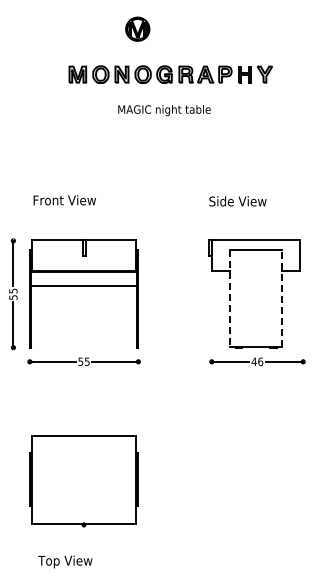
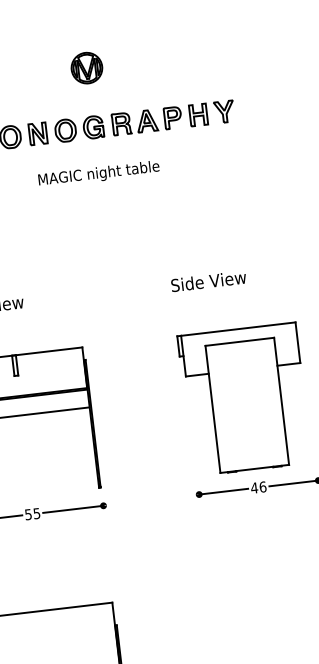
part: (137, 28) -> (86, 67), moved
line: (229, 298) -> (212, 409), dashed -> solid
line: (282, 298) -> (281, 401), dashed -> solid

